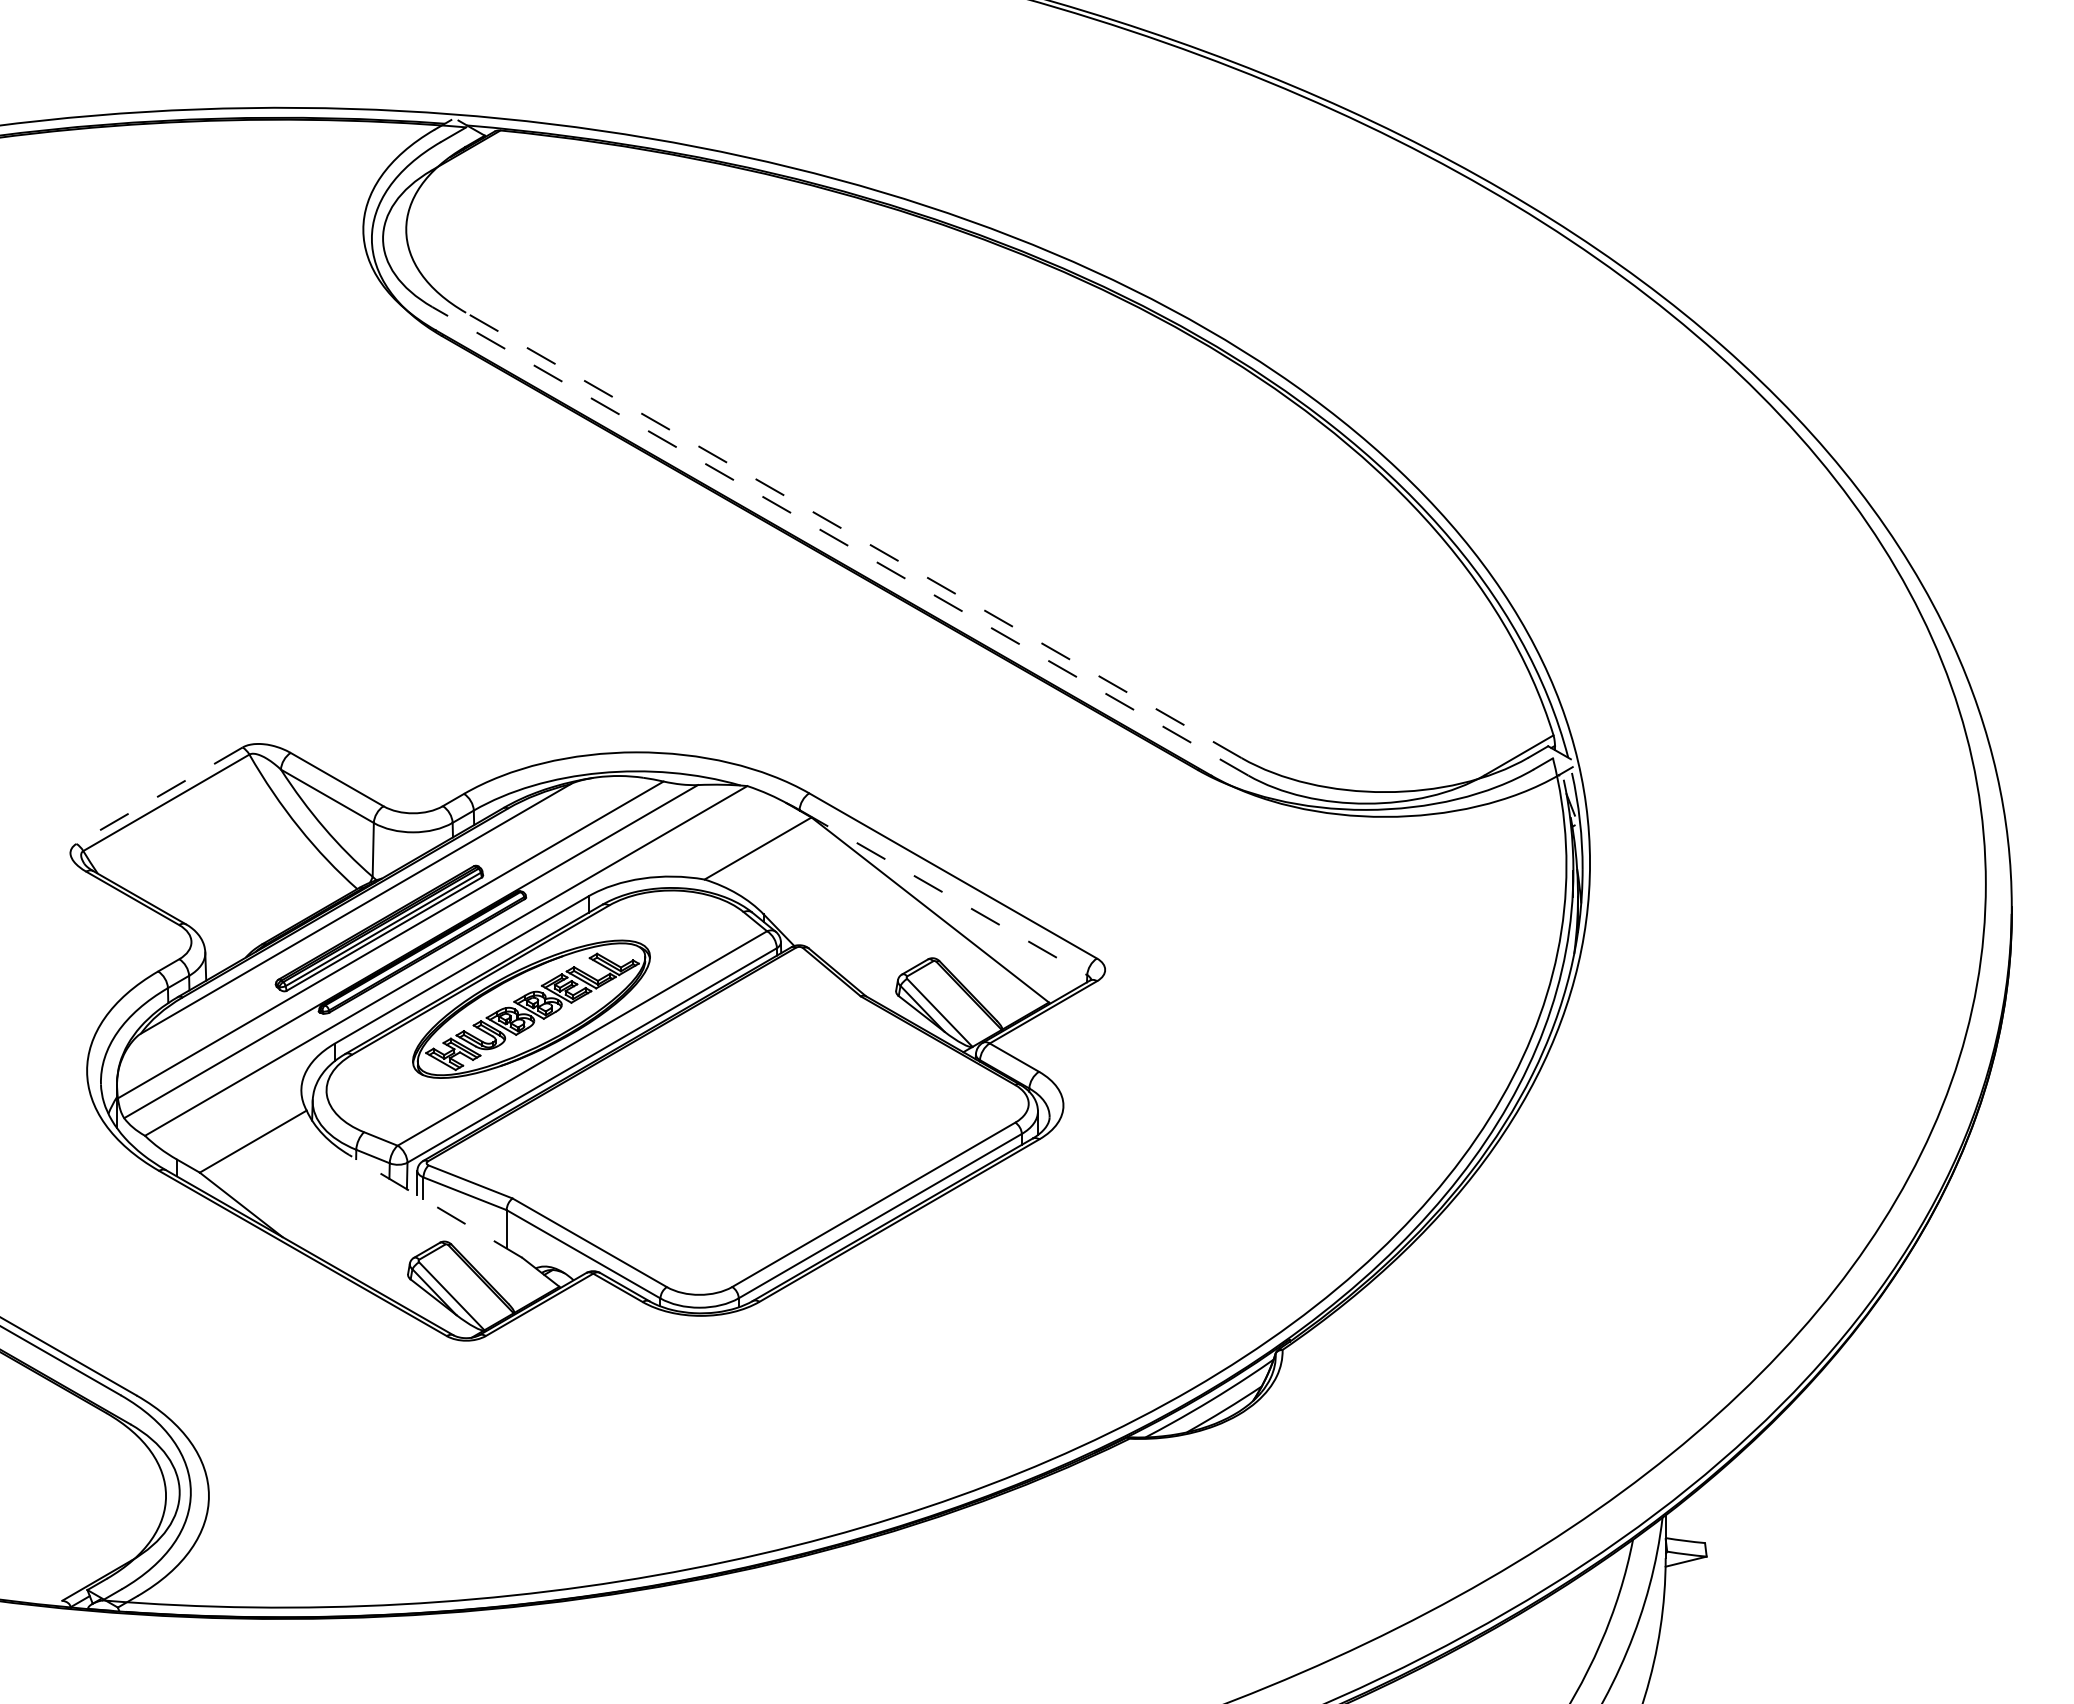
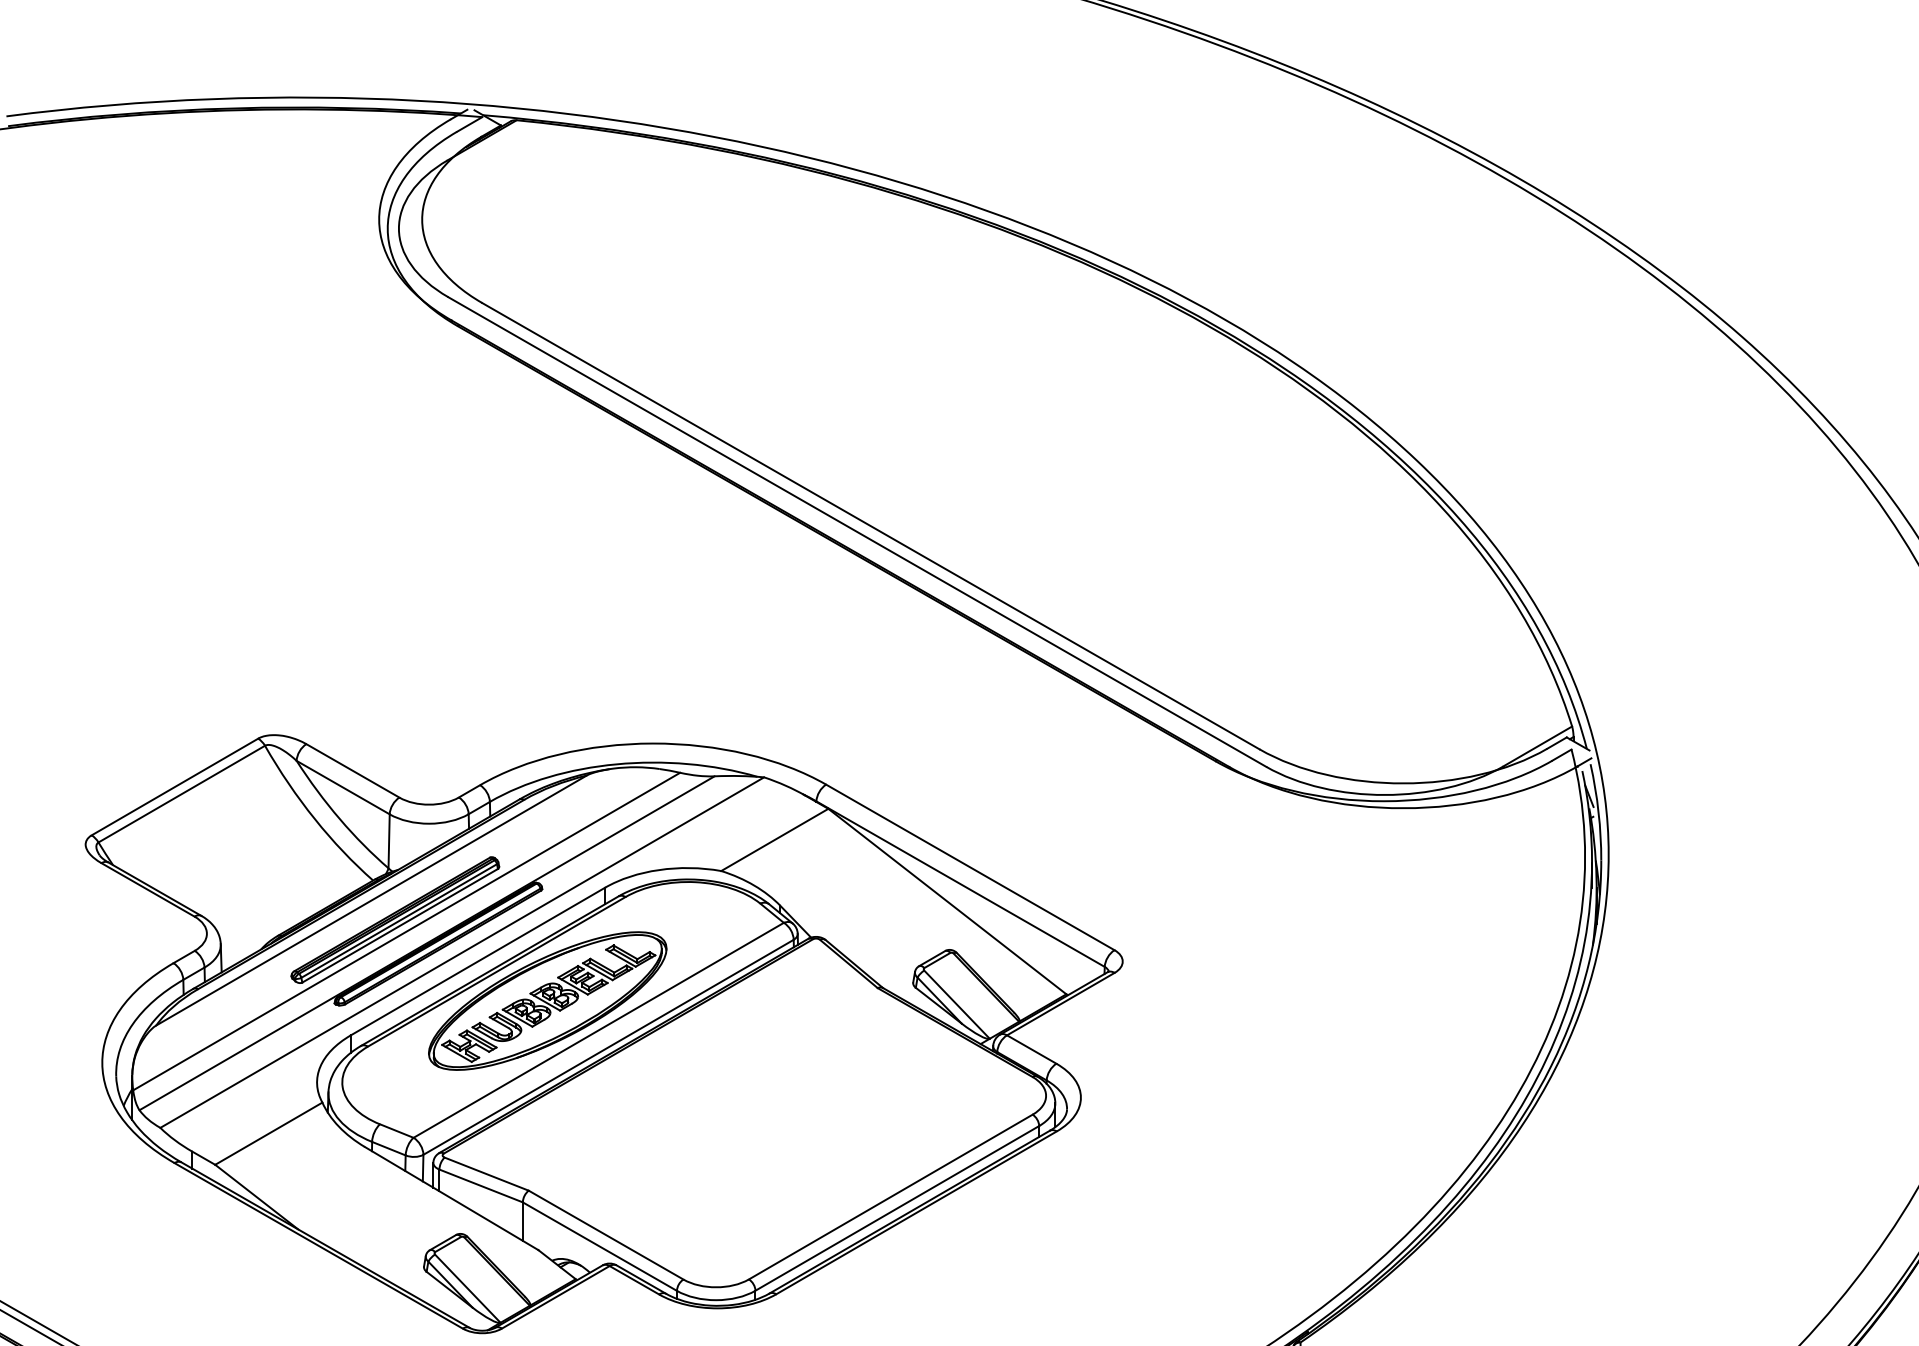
line: (853, 535) -> (870, 526), dashed -> solid
line: (839, 541) -> (856, 532), dashed -> solid
line: (159, 795) -> (174, 786), dashed -> solid
line: (943, 892) -> (960, 884), dashed -> solid
line: (435, 1206) -> (451, 1198), dashed -> solid

